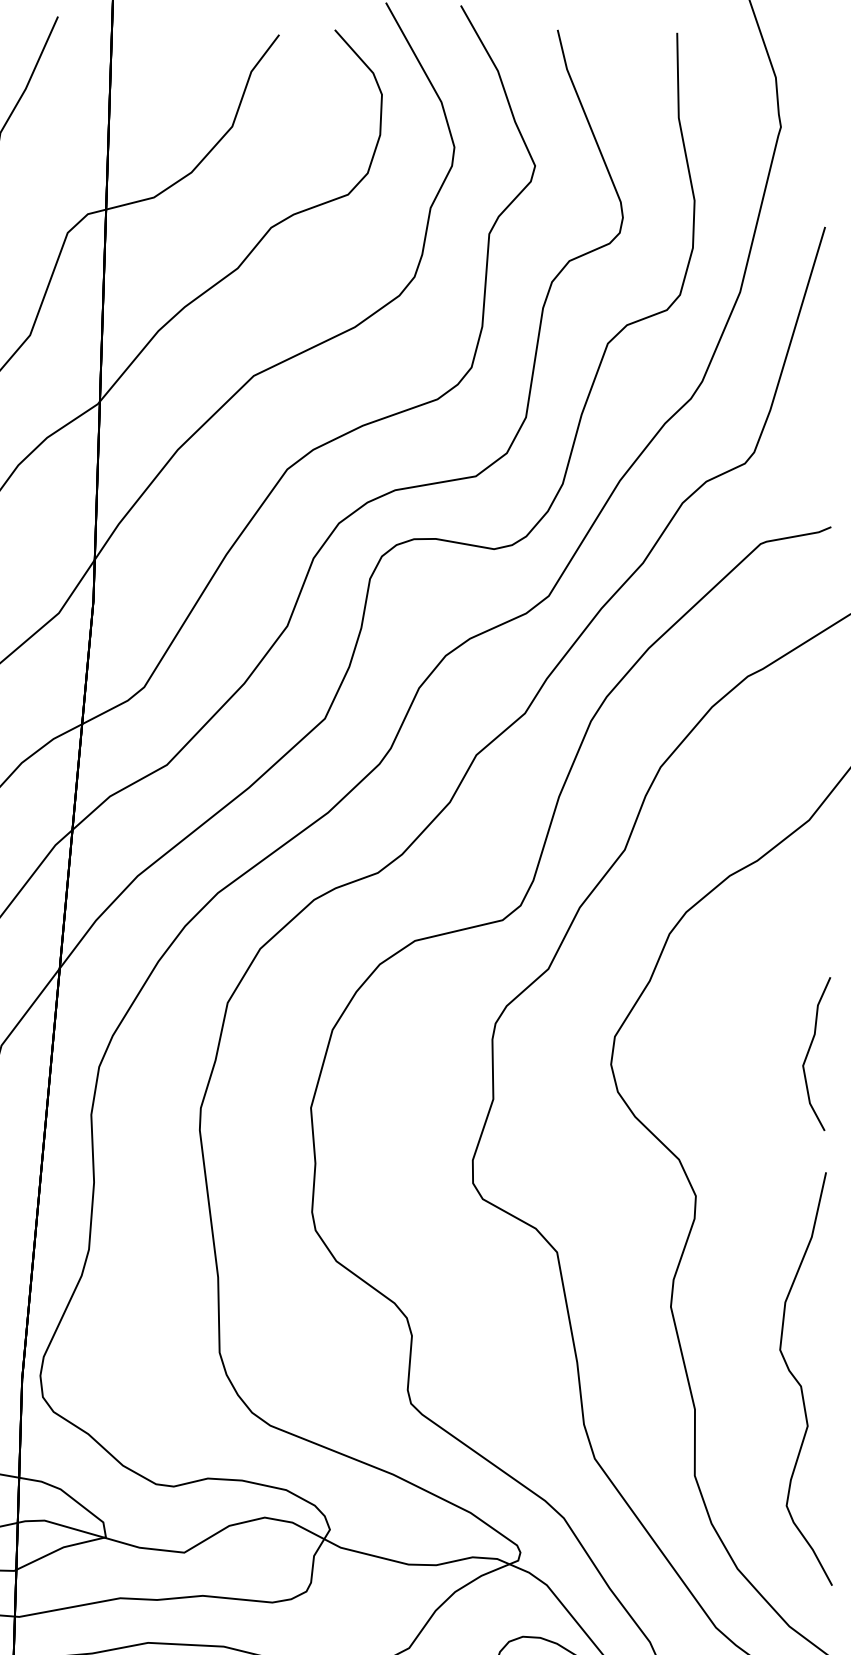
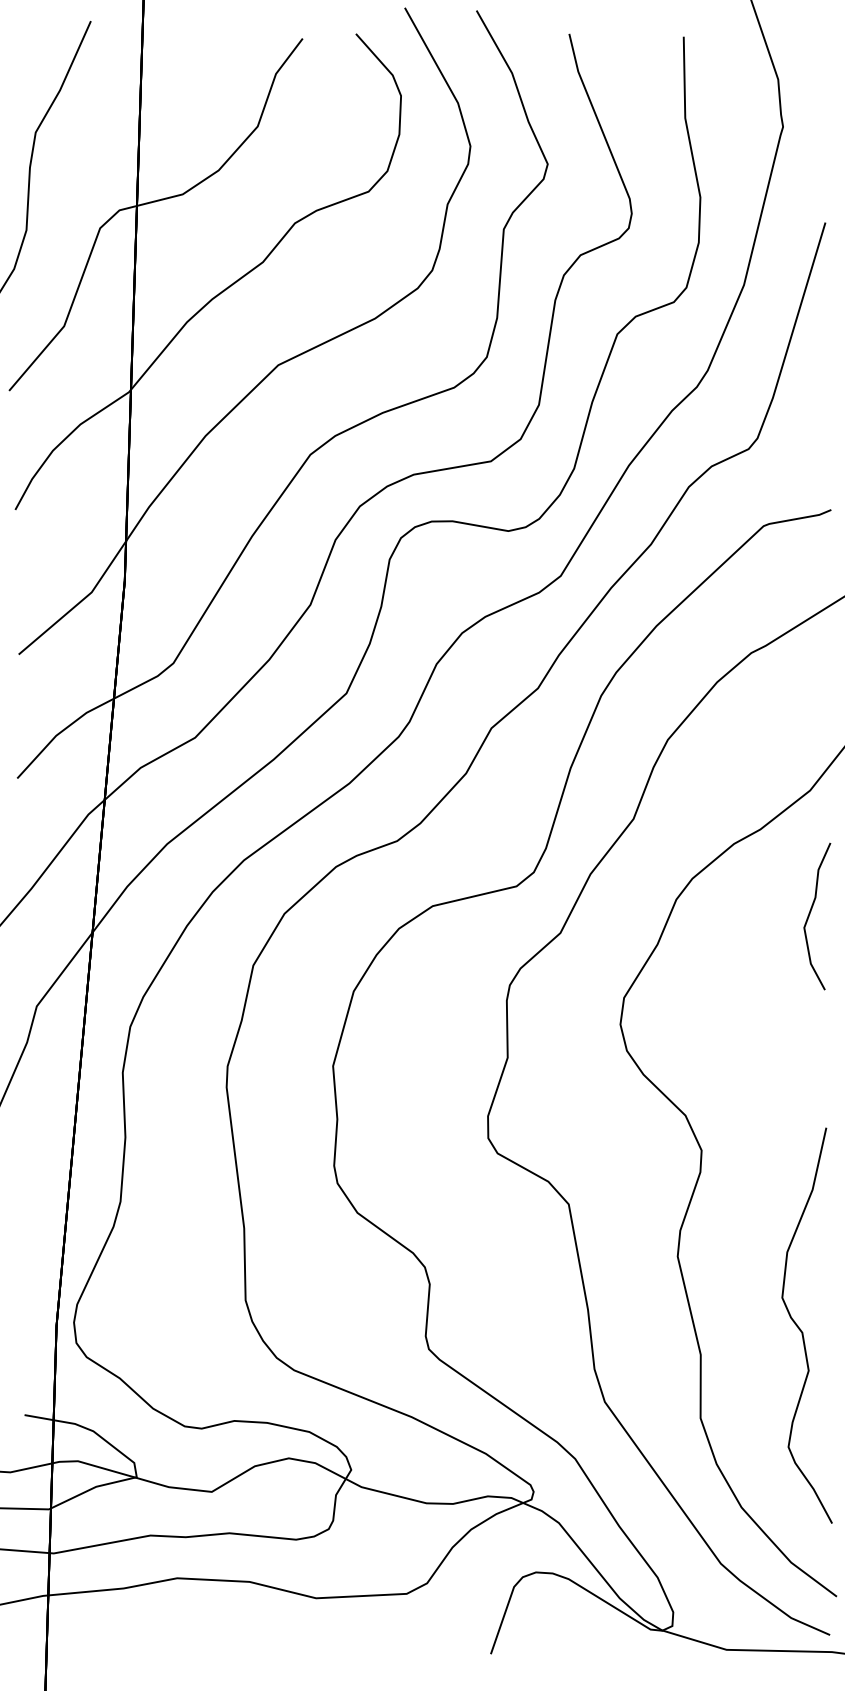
curve: (809, 1051) -> (810, 914), moved

